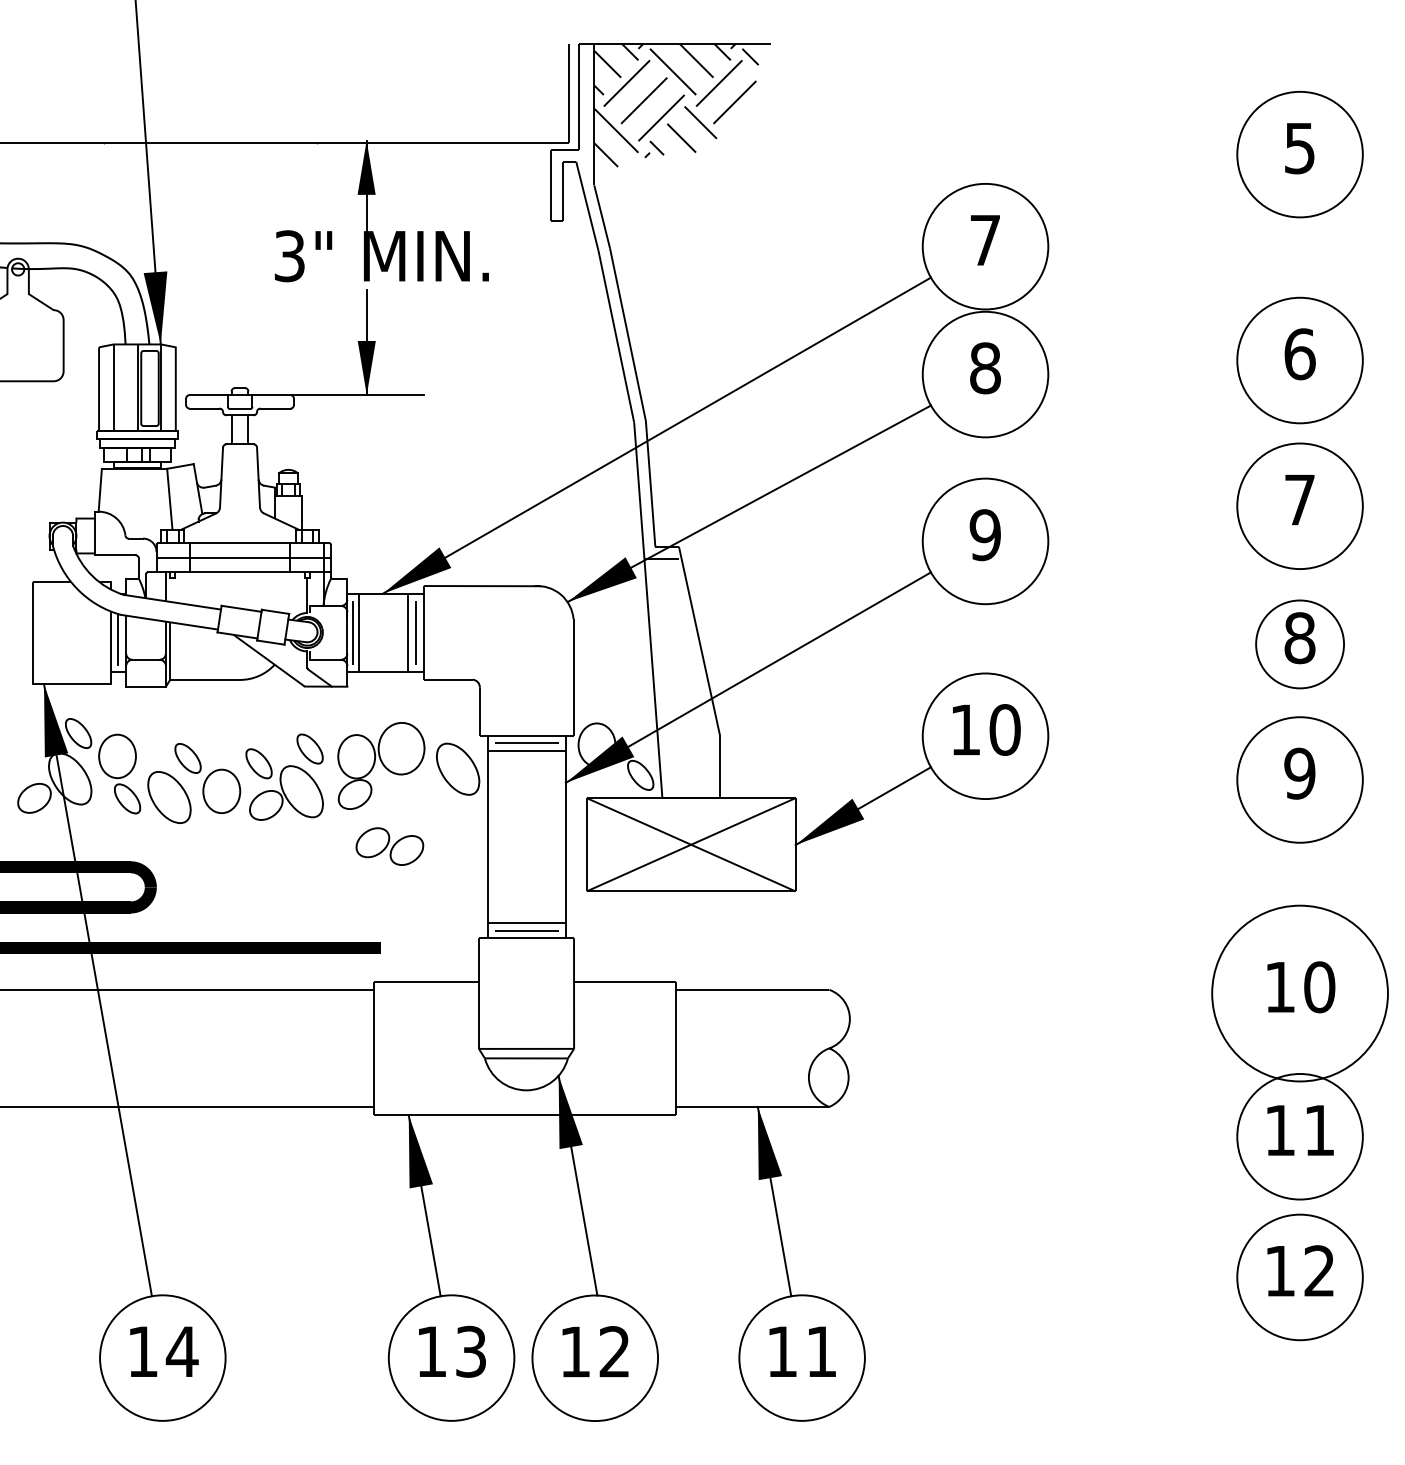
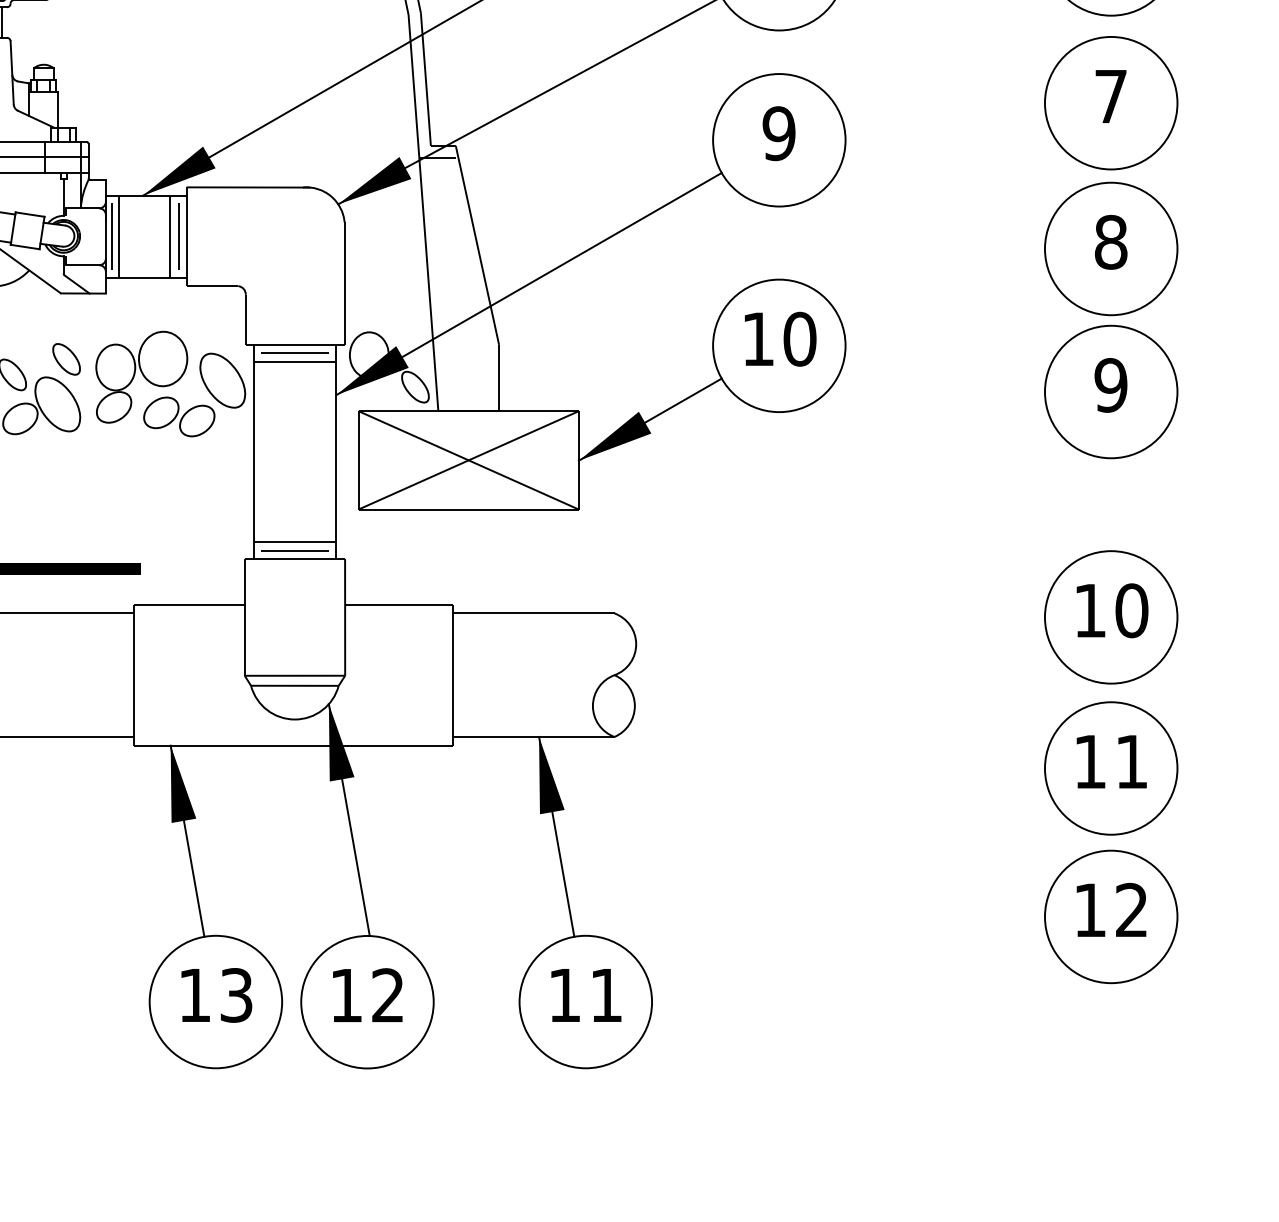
circle: (1299, 644) -> (1110, 249), size x1.43
part: (389, 846) -> (178, 416), moved
circle: (1299, 993) -> (1110, 617), size x0.71

